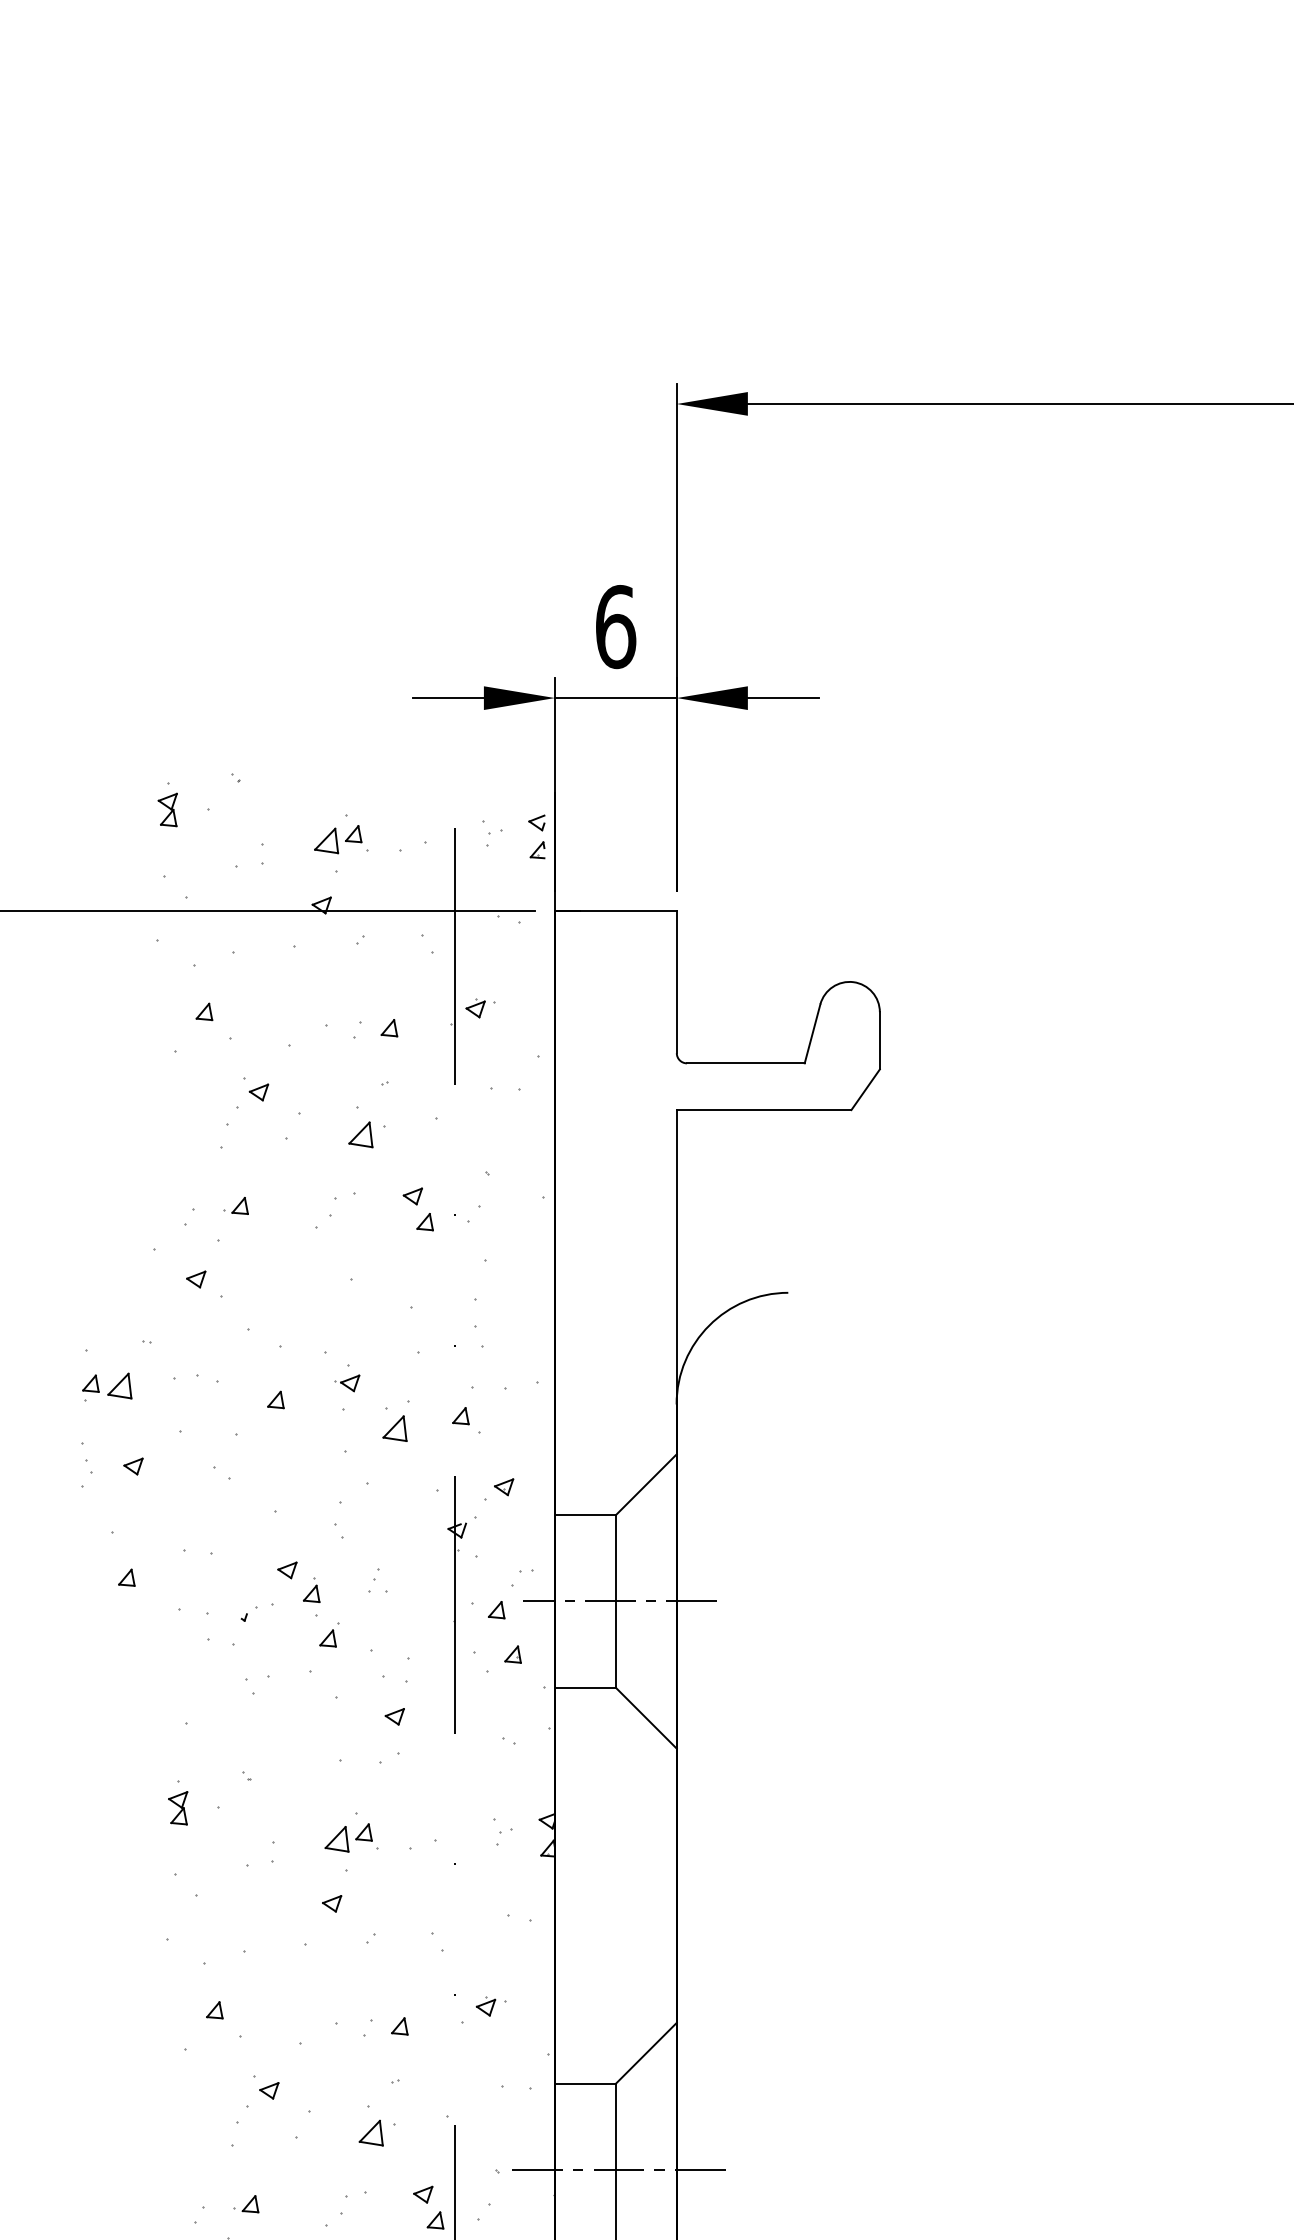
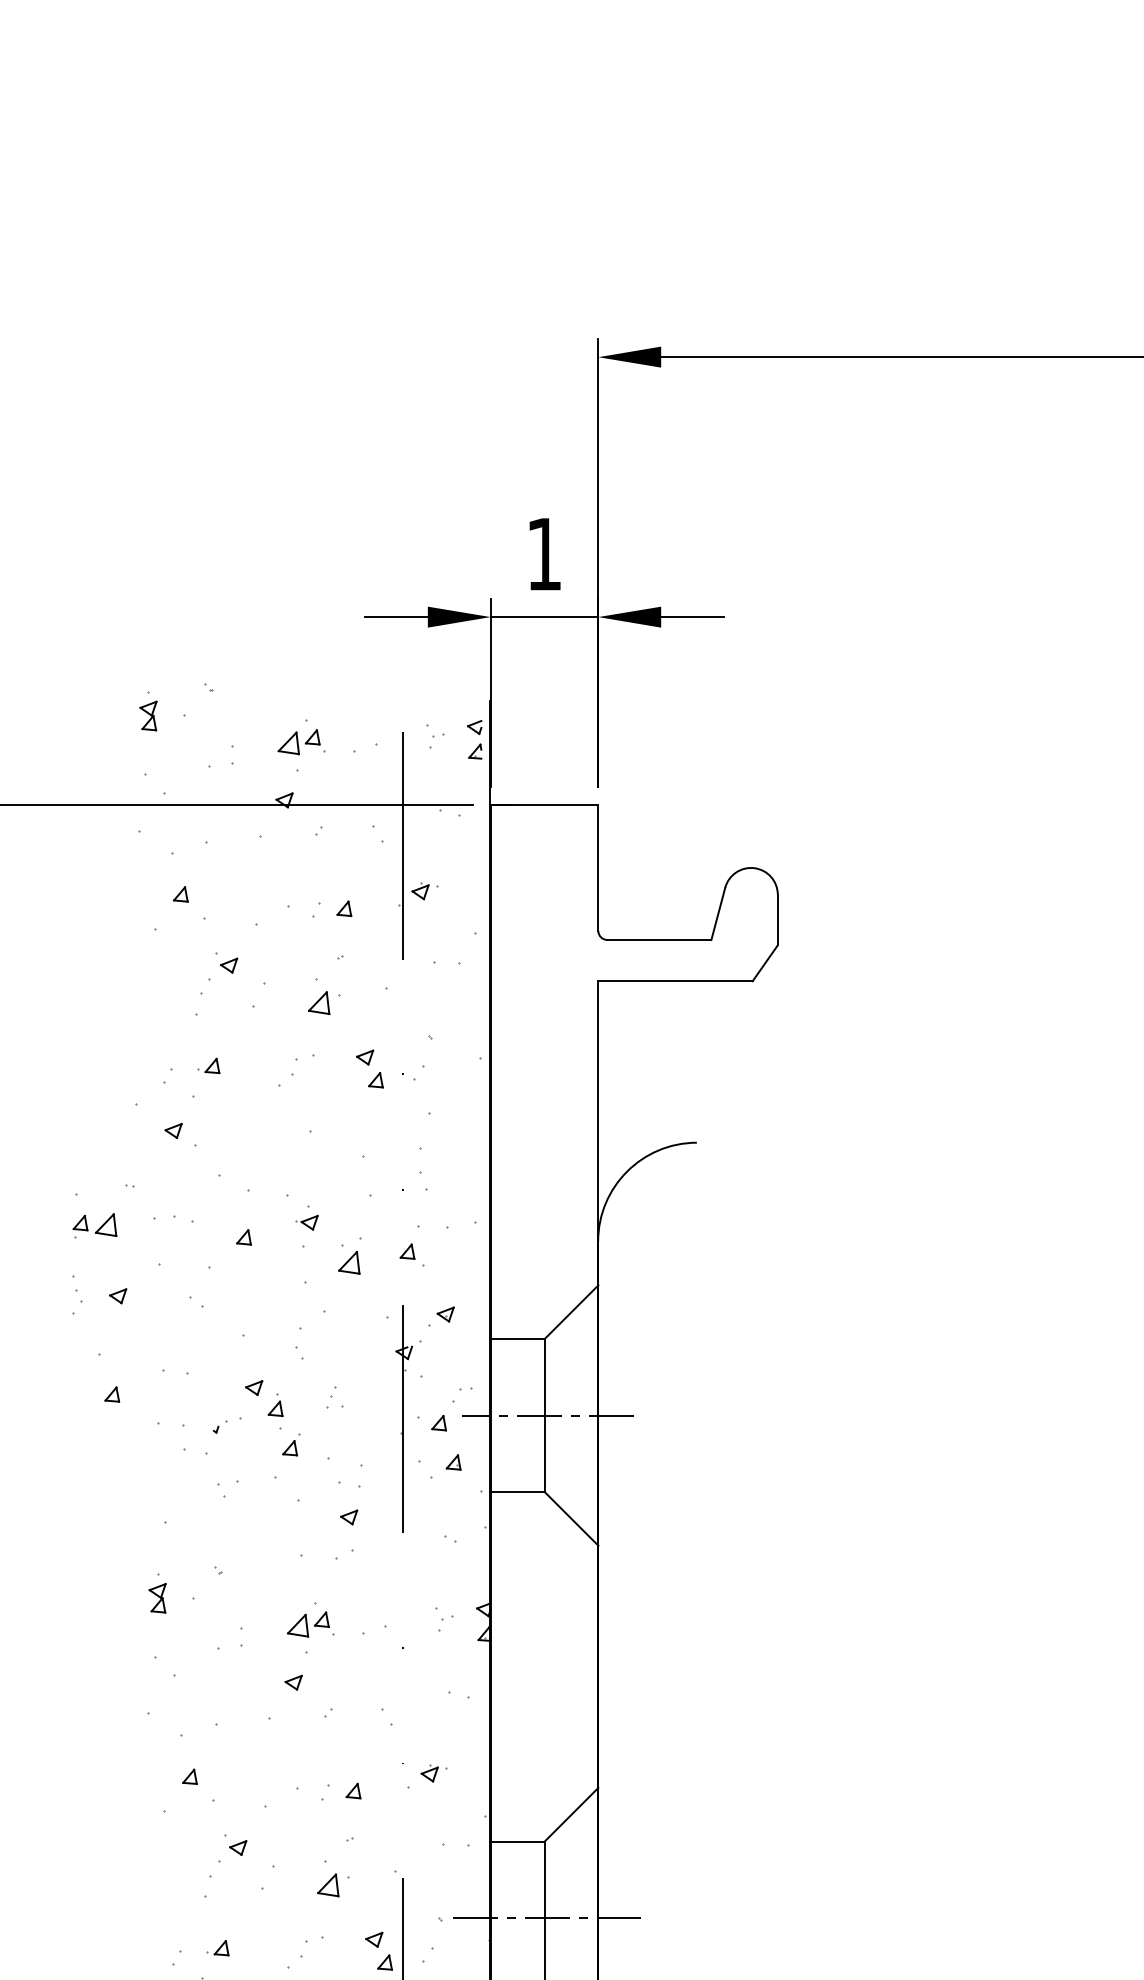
text: (616, 627) -> (545, 554), 6 -> 1

